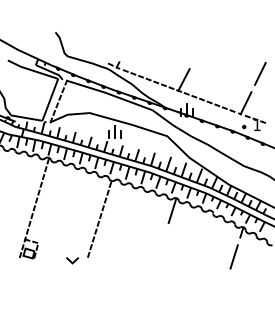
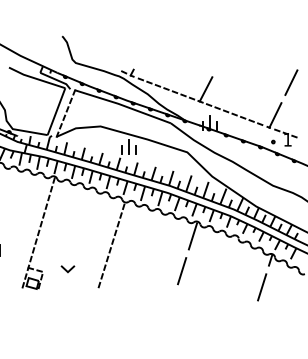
line: (162, 242) -> (181, 271), added
line: (72, 261) -> (67, 270), moved

